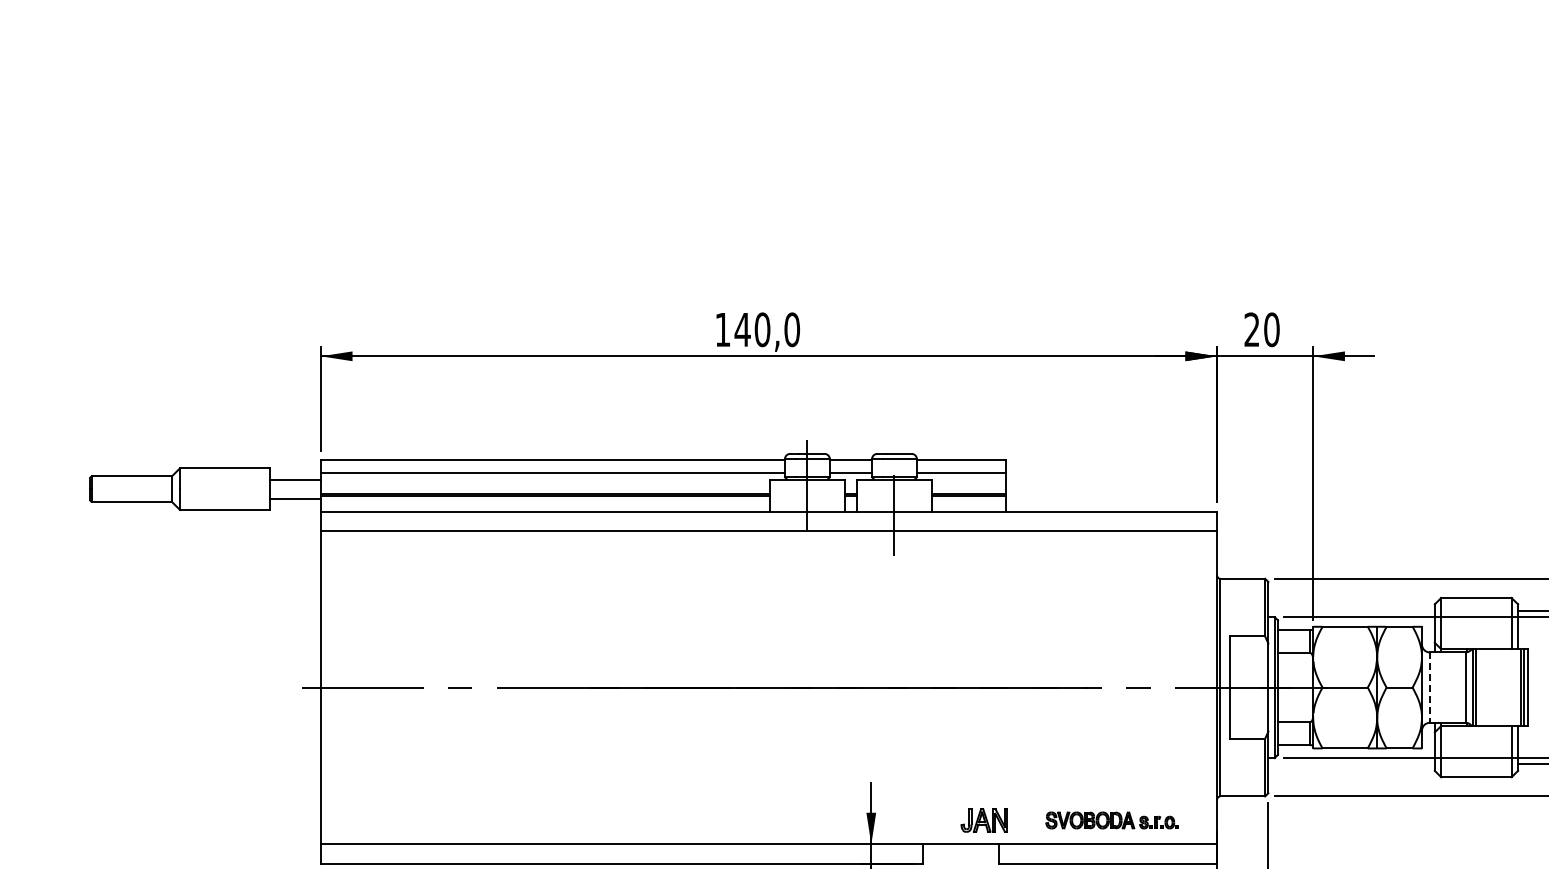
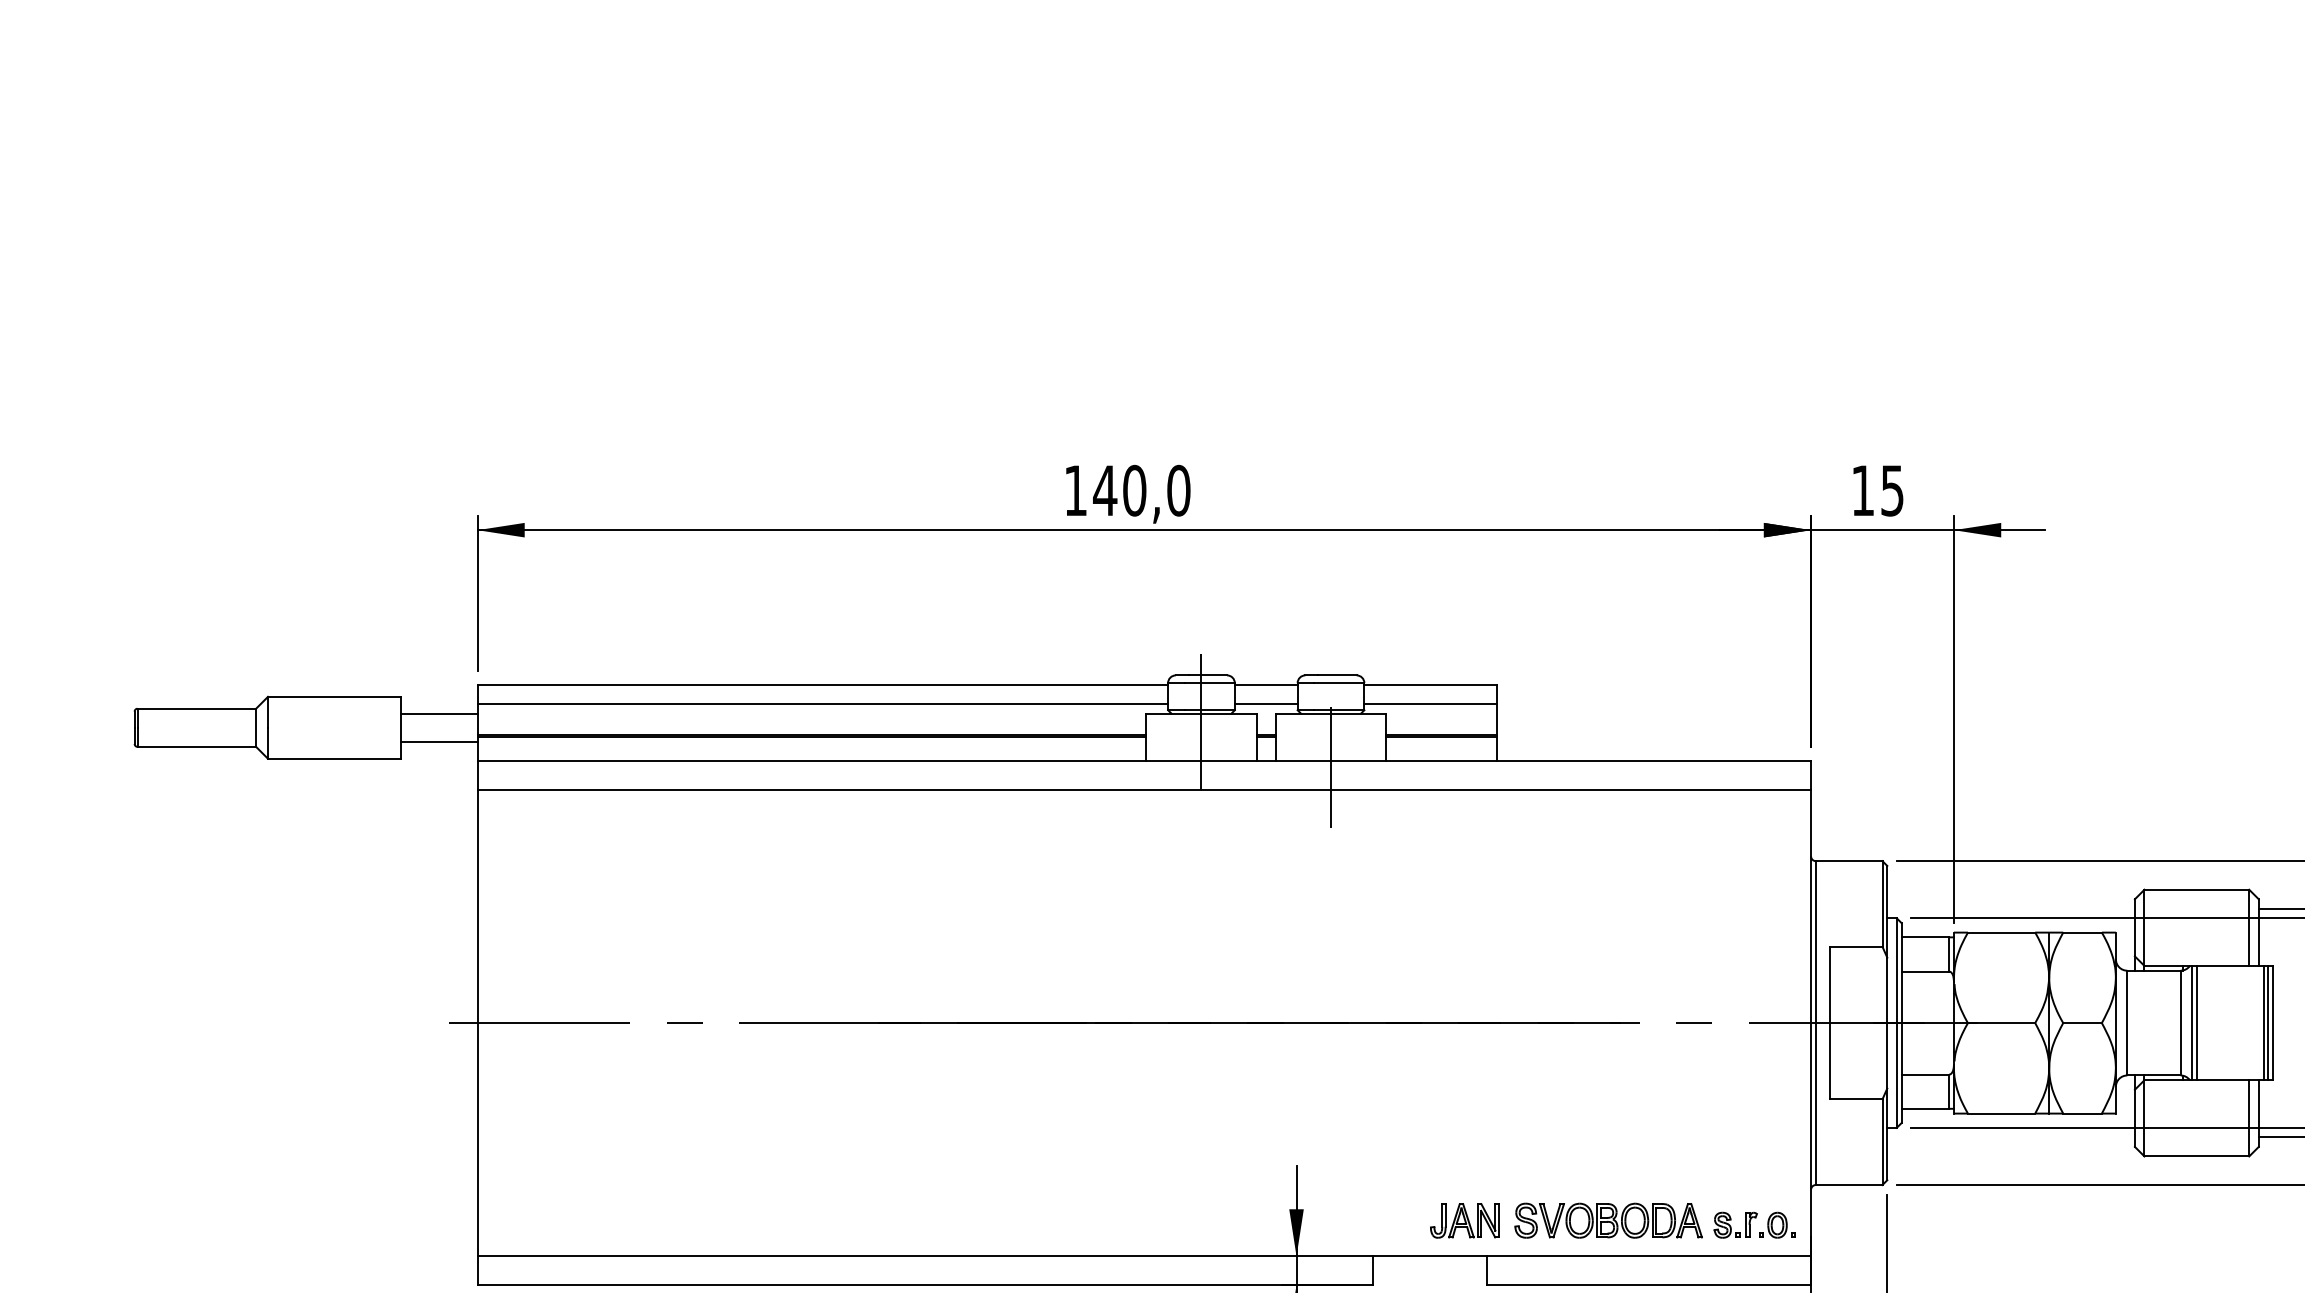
text: (1261, 329) -> (1877, 490), 20 -> 15
line: (1429, 688) -> (2127, 1024), dashed -> solid
part: (1111, 820) -> (1653, 1220), size x1.43

